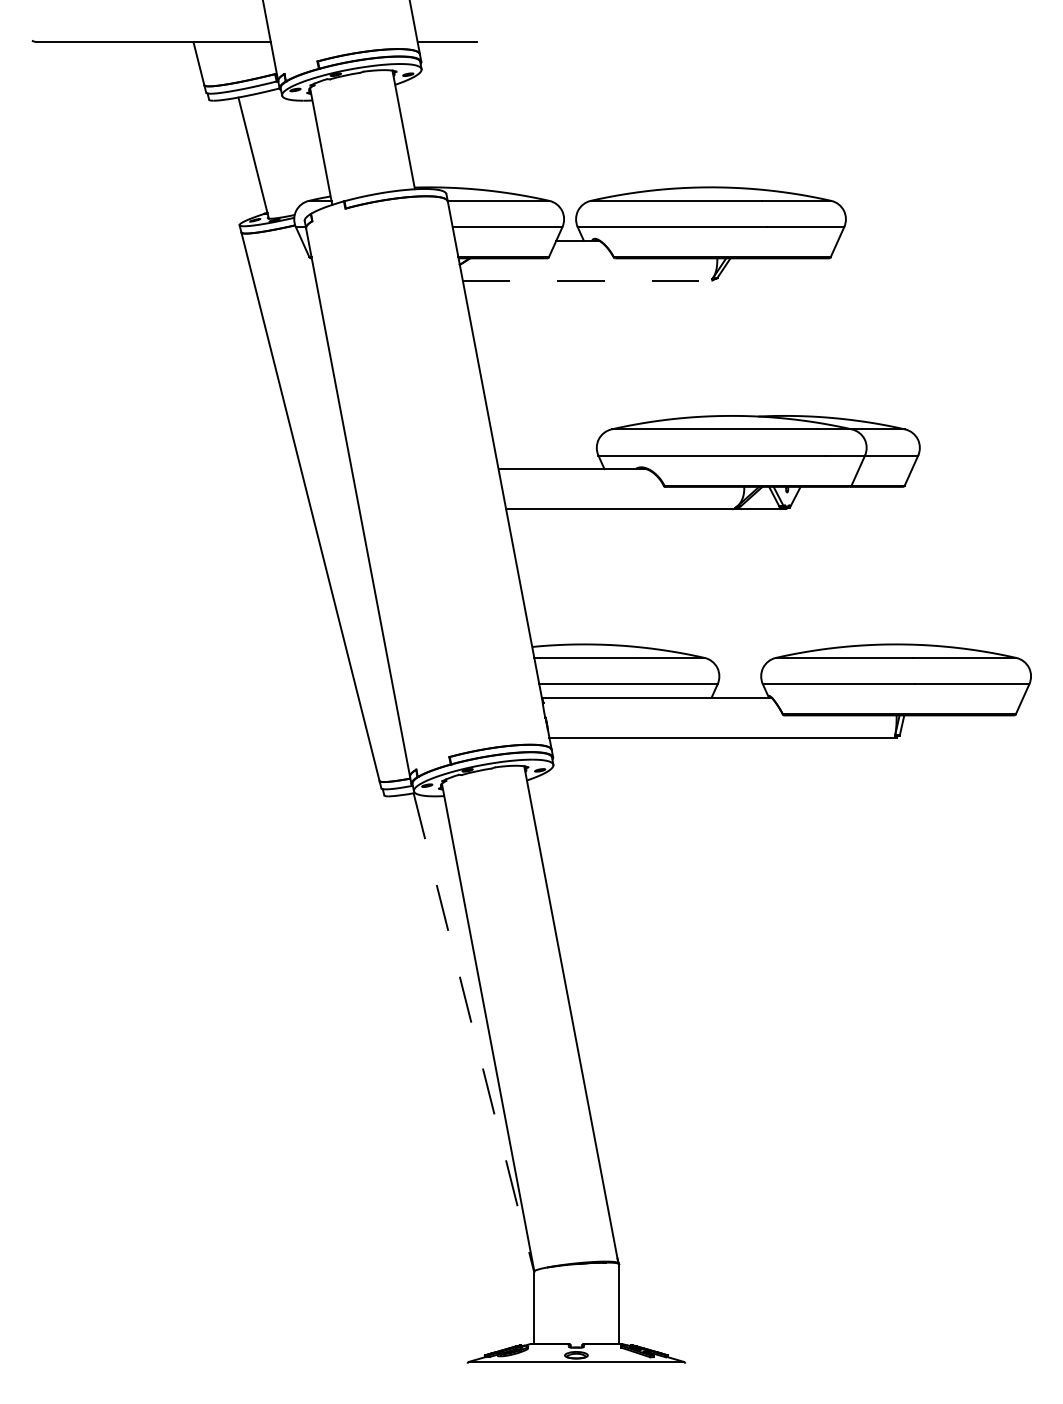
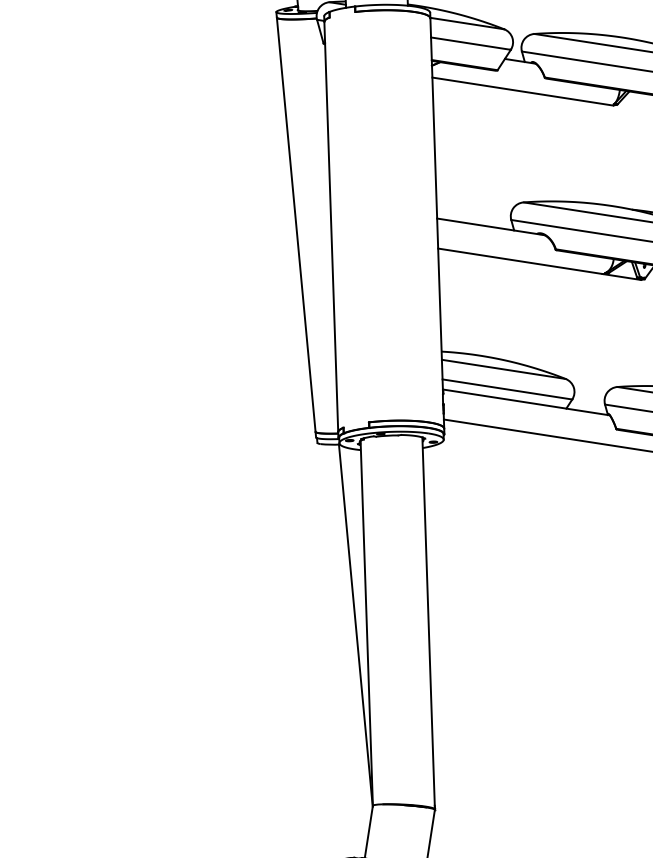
line: (587, 280) -> (523, 91), dashed -> solid
line: (474, 1033) -> (356, 626), dashed -> solid

